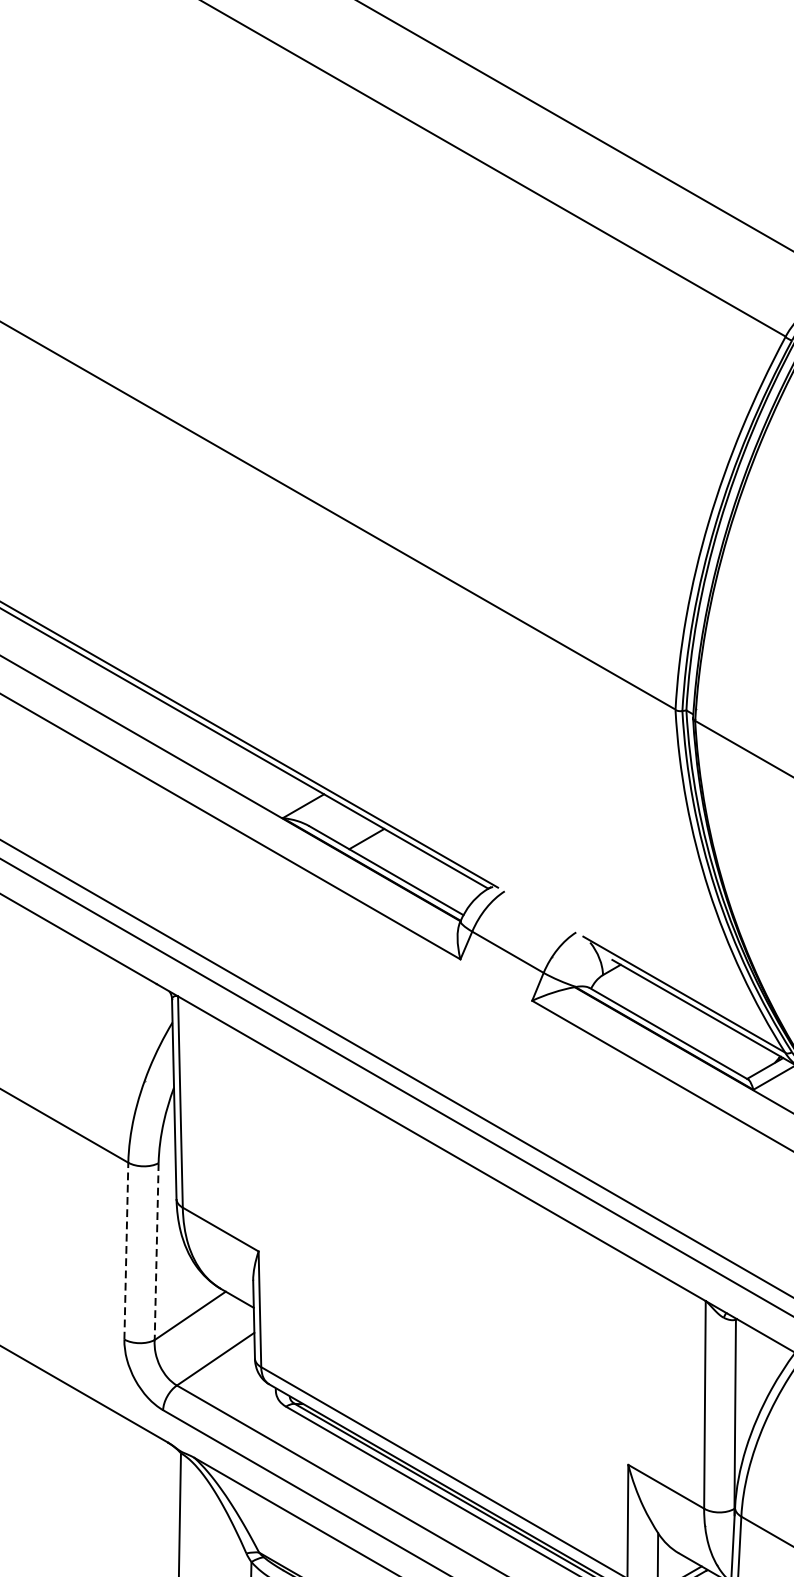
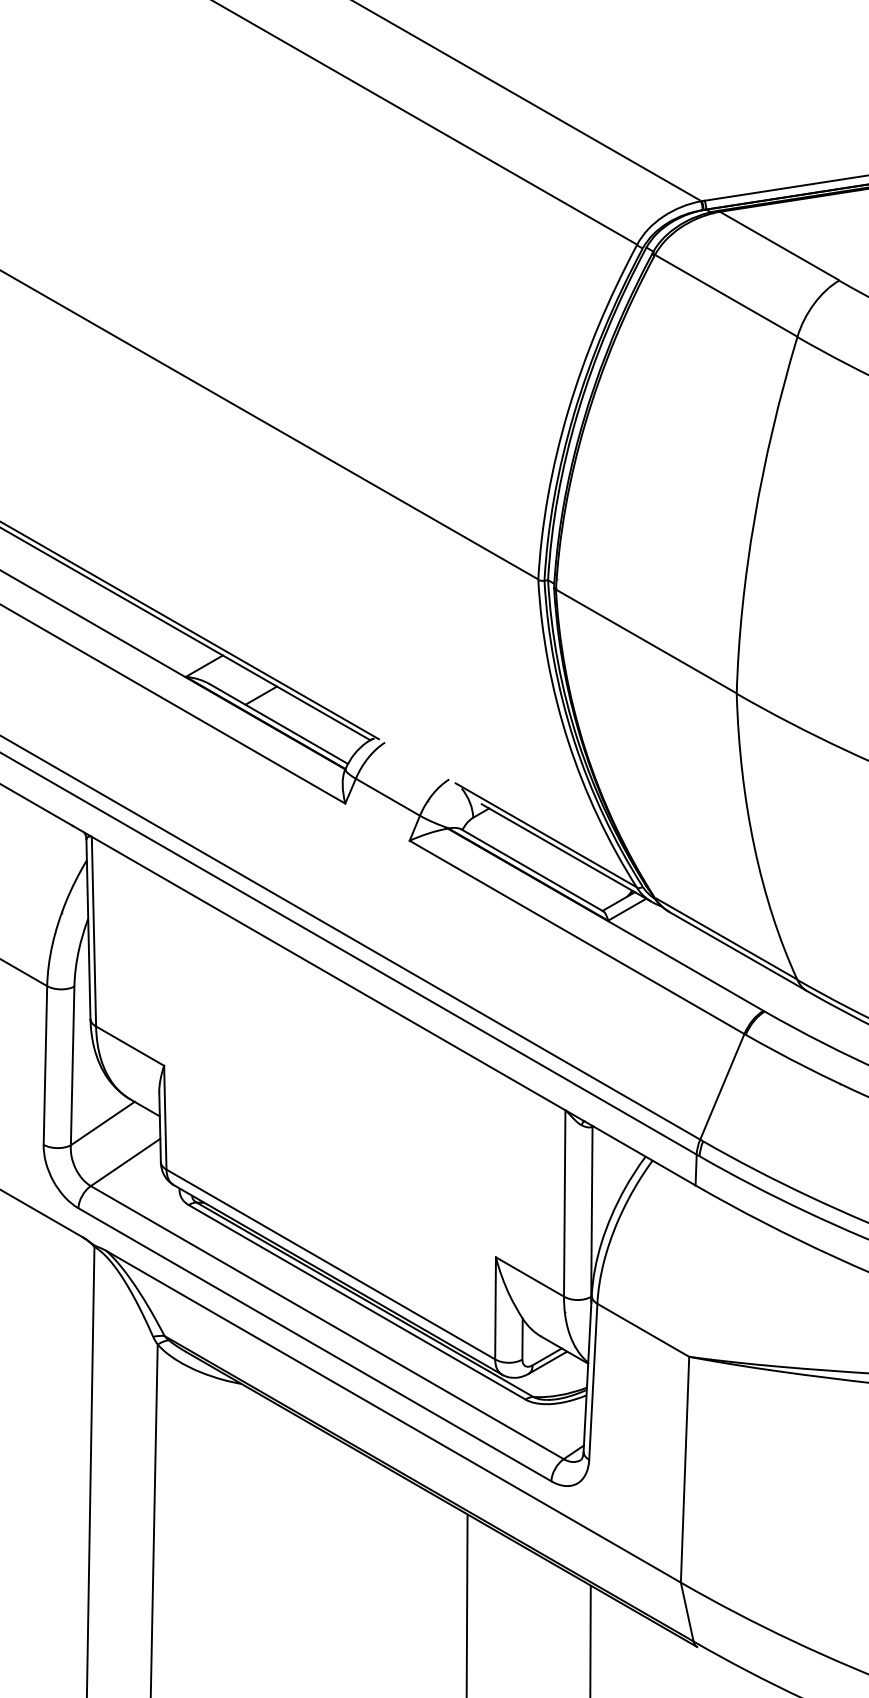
line: (126, 1251) -> (45, 1065), dashed -> solid
line: (156, 1252) -> (72, 1066), dashed -> solid

